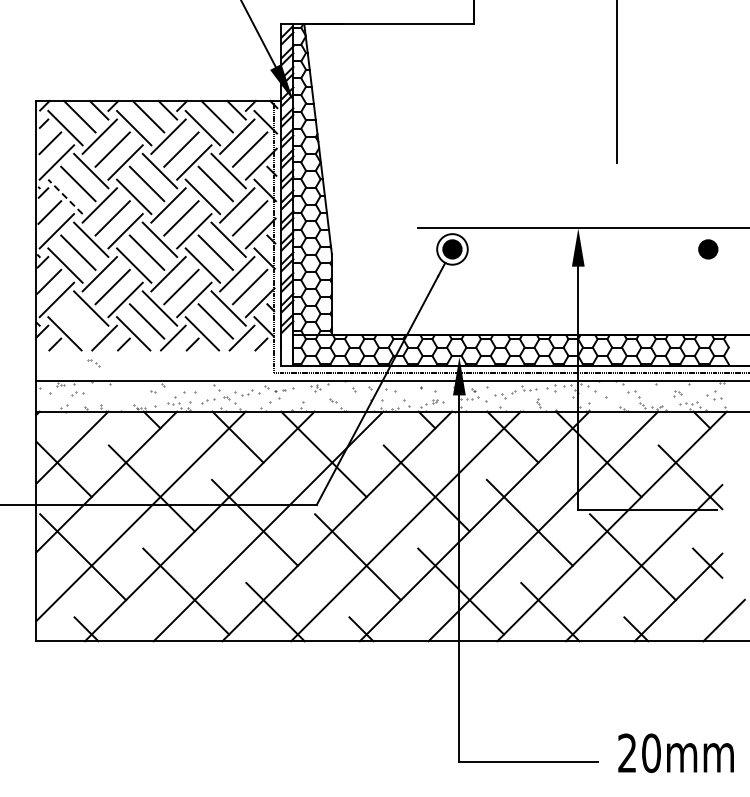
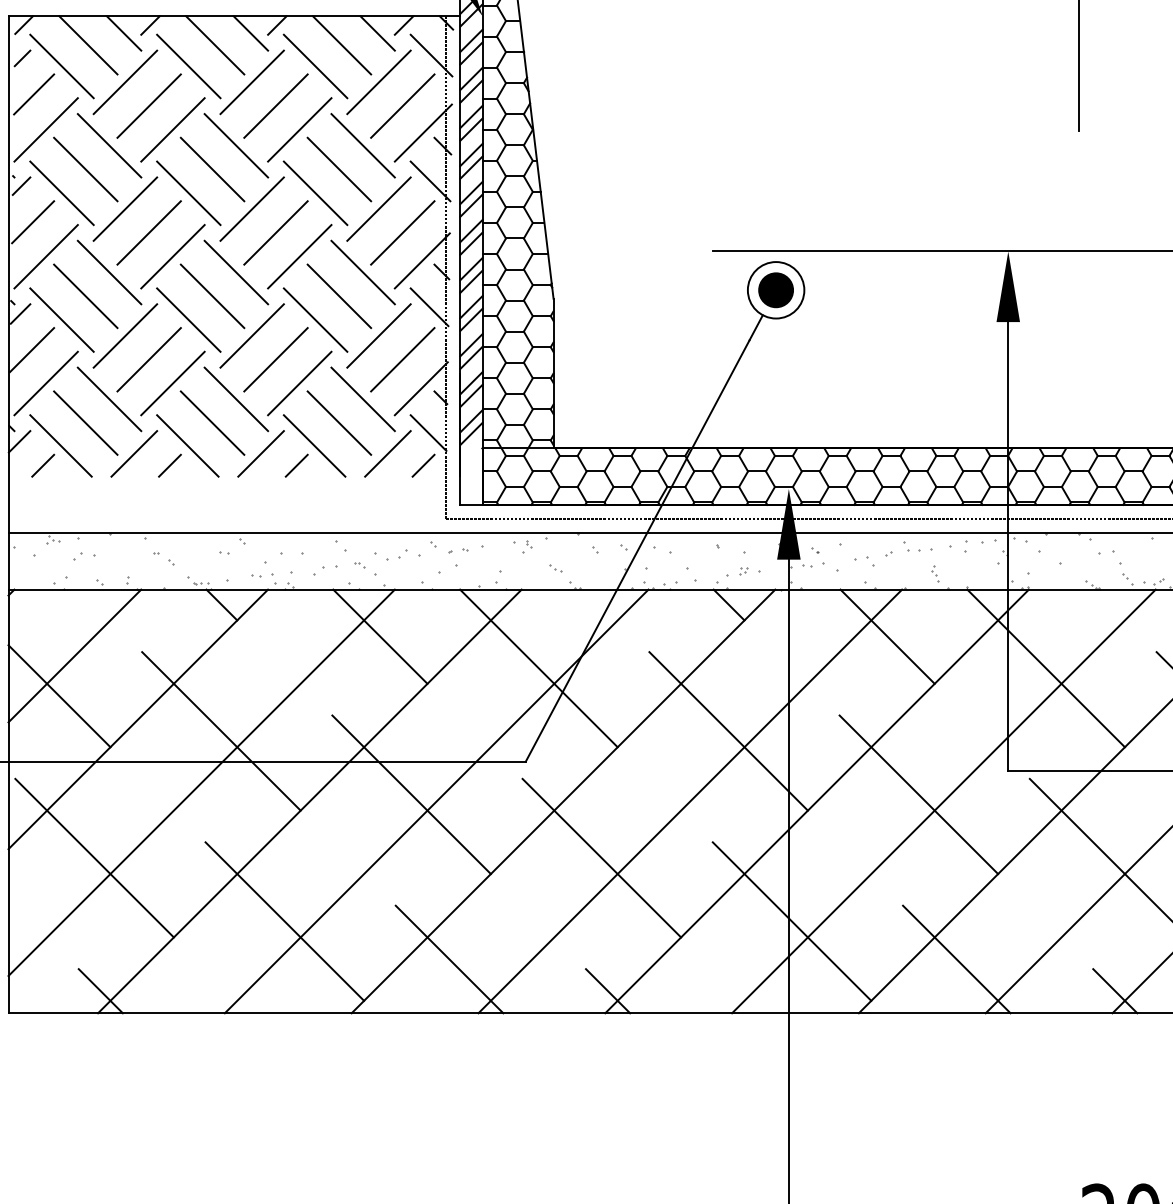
line: (65, 196) -> (62, 192), dashed -> solid
line: (78, 321) -> (86, 423), added
part: (93, 363) -> (163, 559), moved

